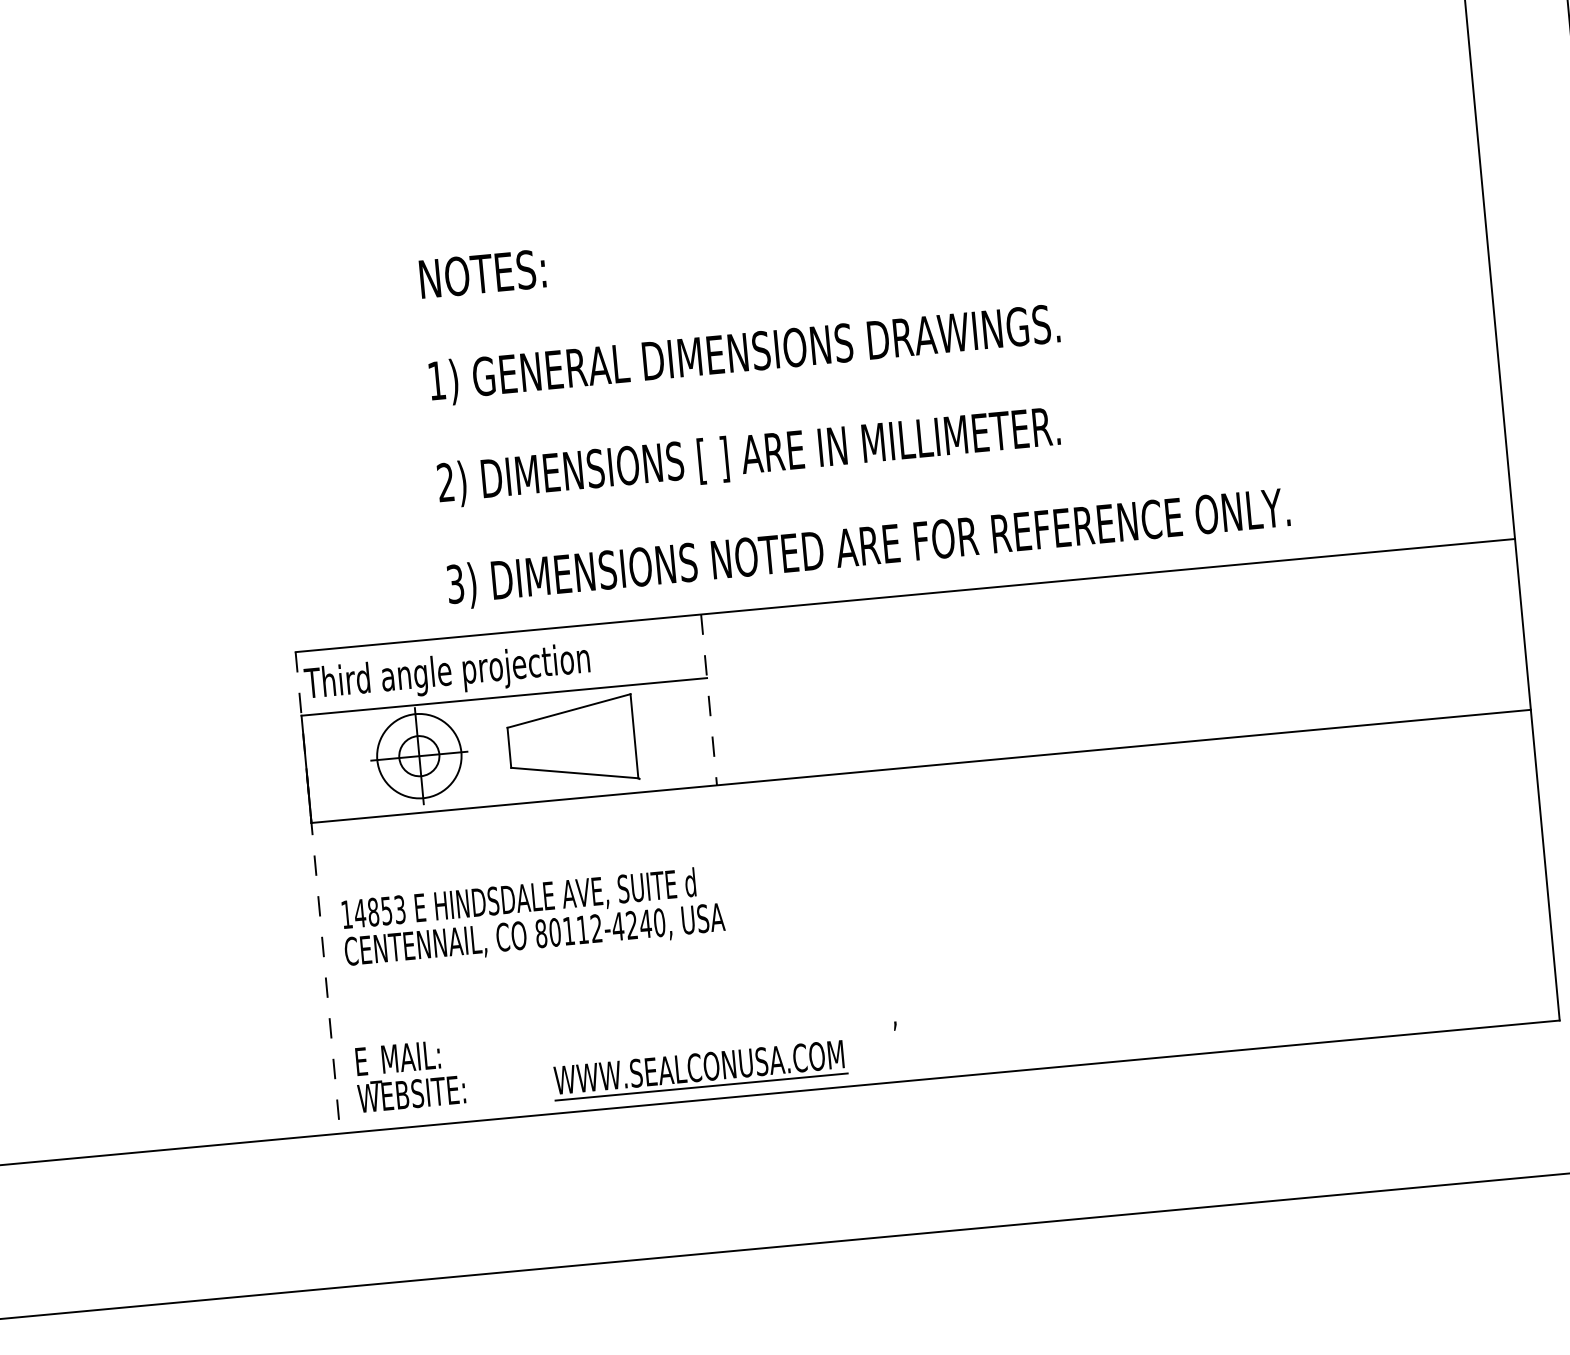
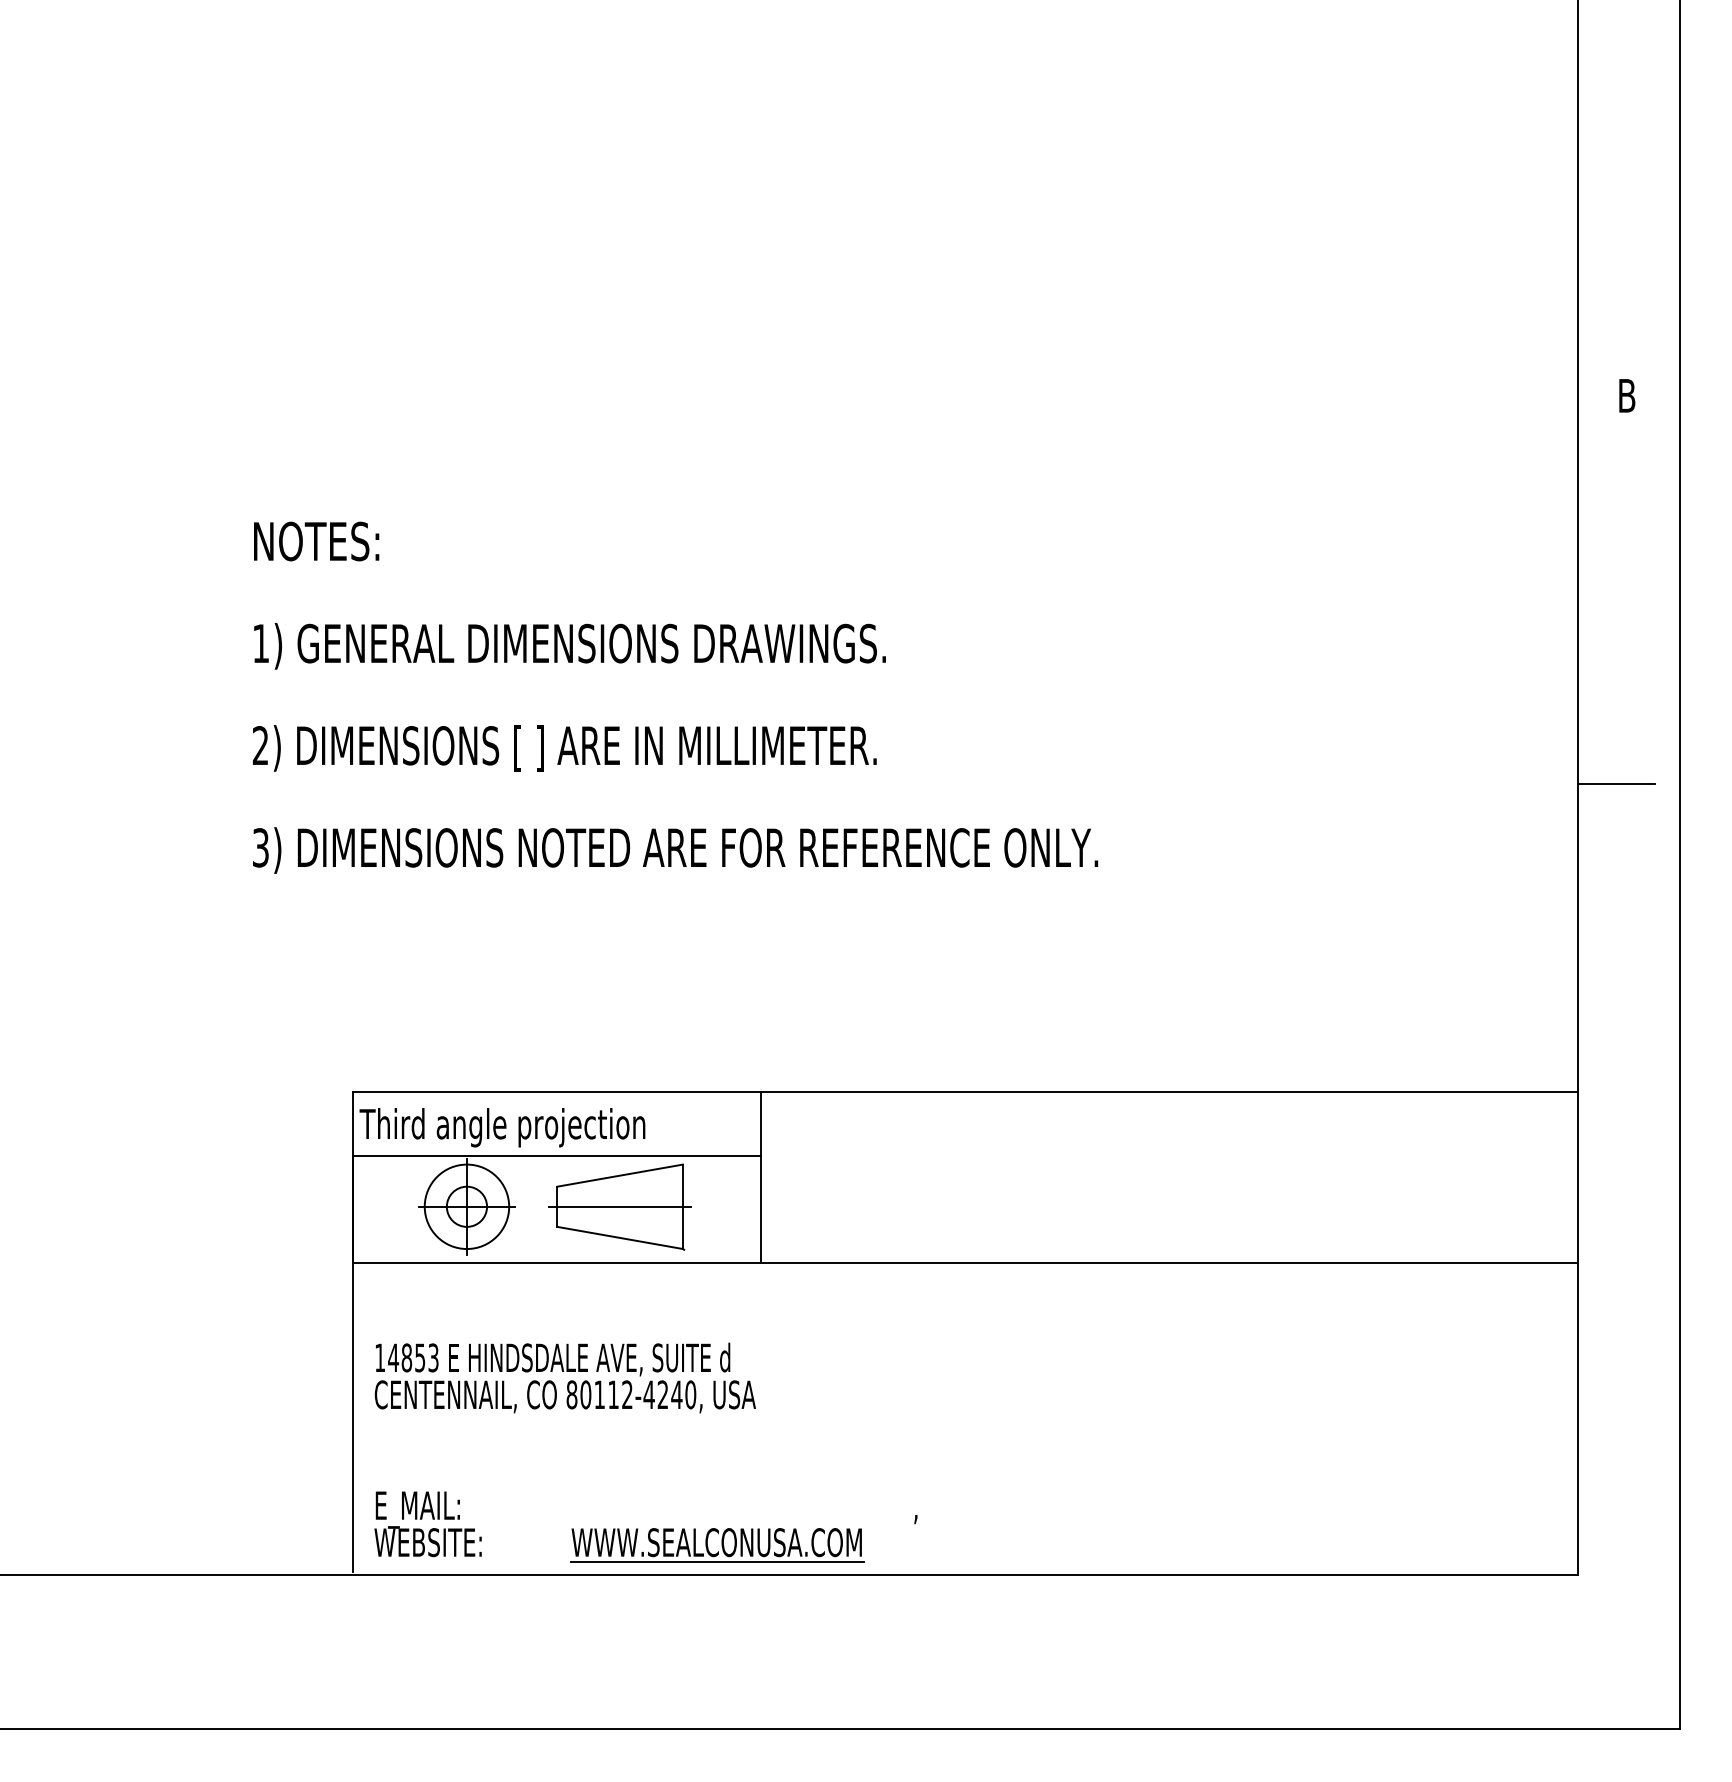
line: (1524, 228) -> (1616, 783), added
text: (854, 396) -> (675, 697), moved
line: (708, 699) -> (760, 1177), dashed -> solid
line: (572, 741) -> (620, 1206), added
line: (317, 891) -> (353, 1332), dashed -> solid

